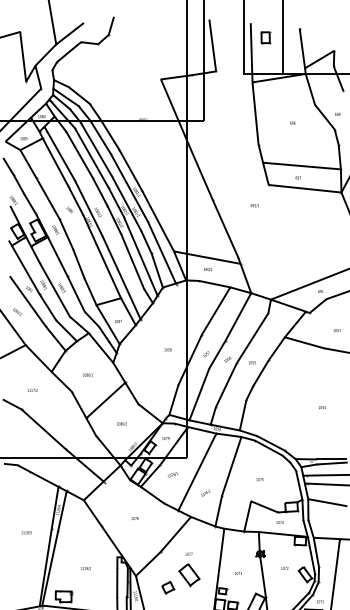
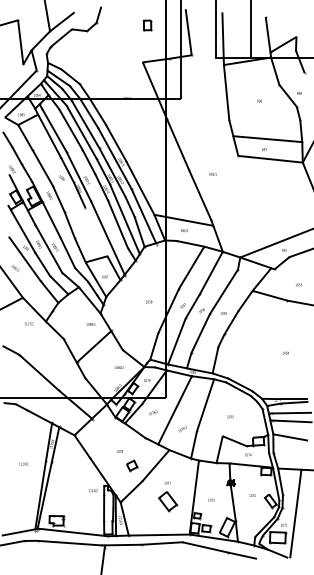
part: (265, 37) -> (147, 25), moved
text: (254, 204) -> (212, 173), moved
line: (108, 270) -> (96, 231), removed
text: (87, 375) -> (90, 324), moved
text: (31, 389) -> (28, 323), moved
text: (122, 423) -> (119, 367), moved
text: (86, 568) -> (93, 490), moved
part: (168, 587) -> (132, 465), moved

